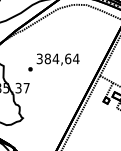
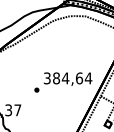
text: (53, 62) -> (62, 82), moved

